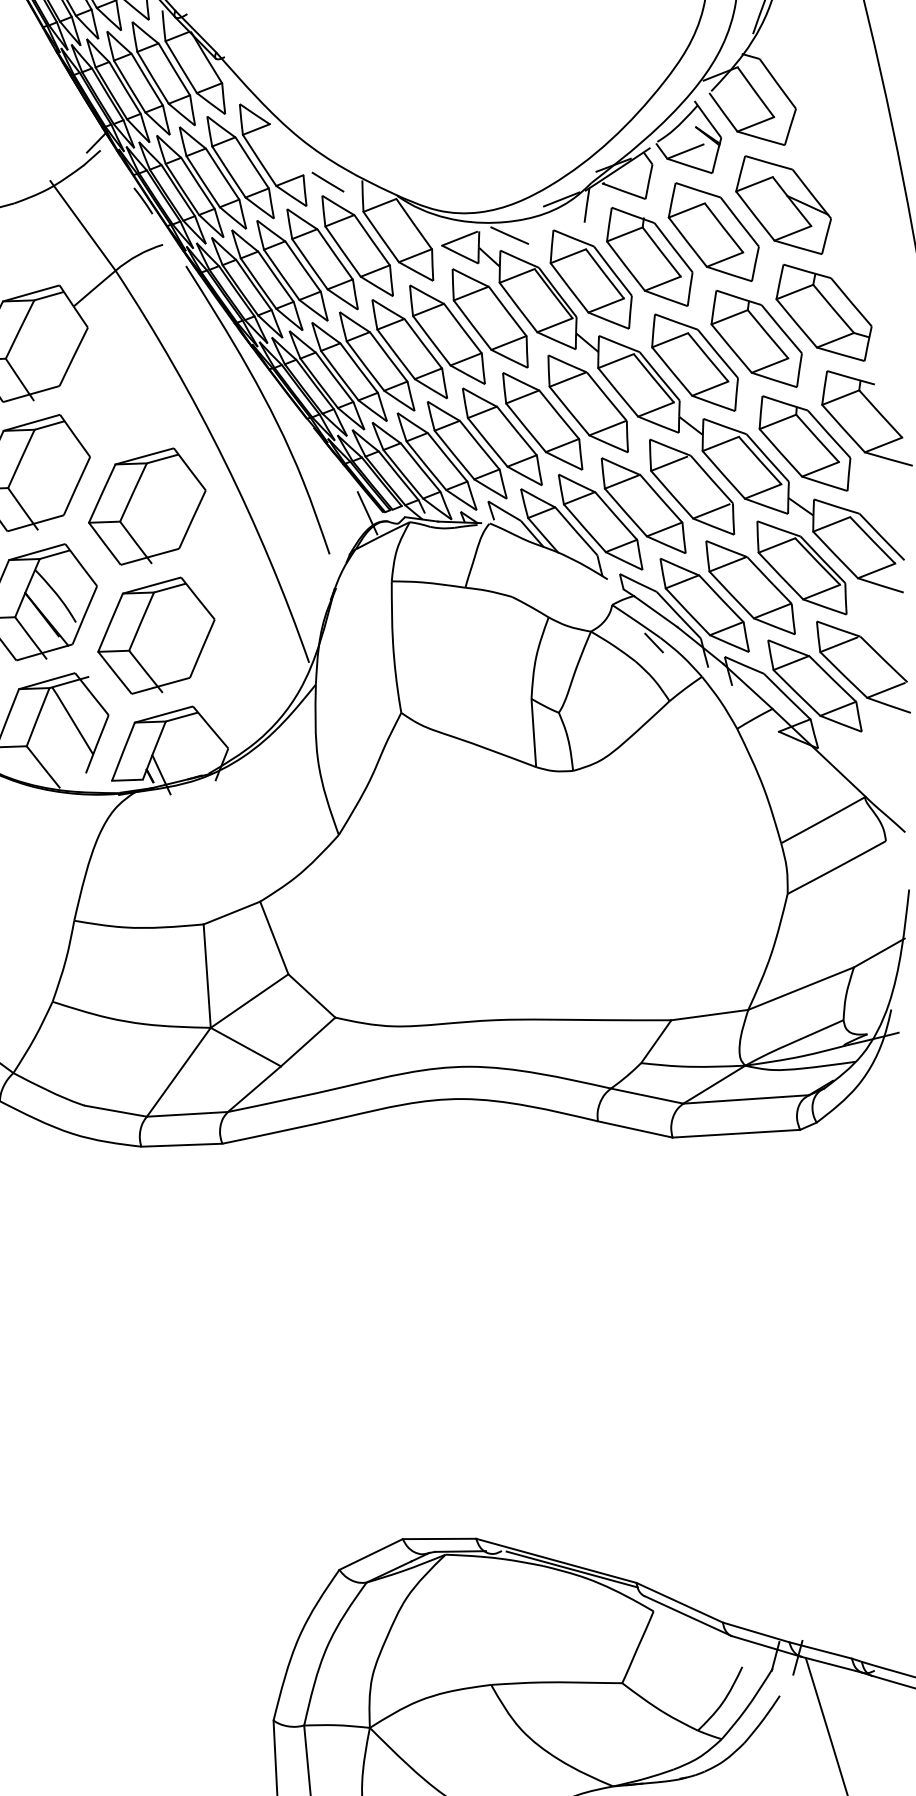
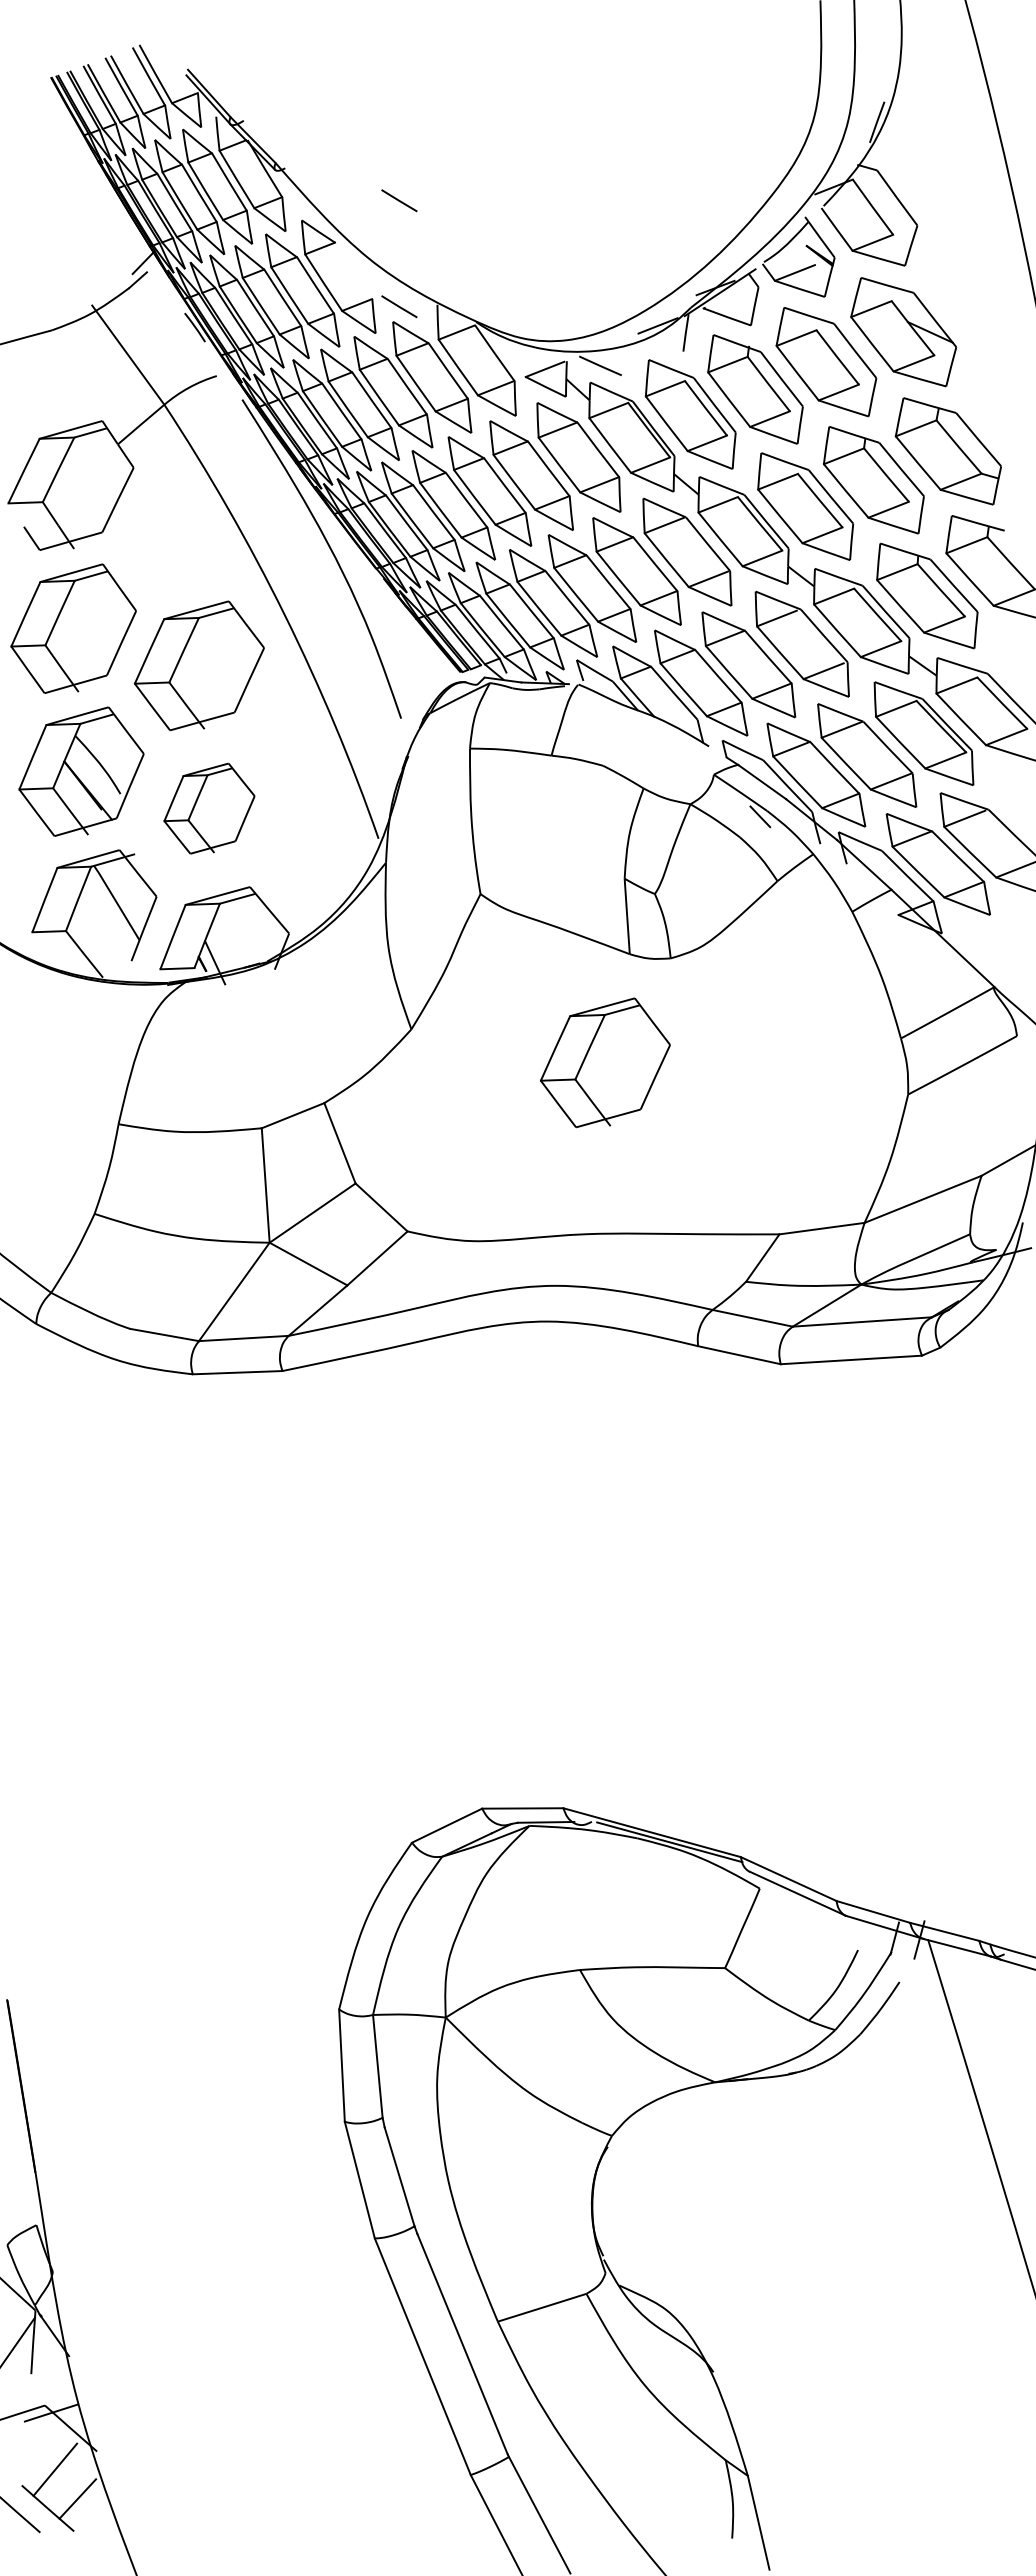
line: (328, 86) -> (399, 200), added
line: (366, 512) -> (442, 672), removed
part: (156, 635) -> (209, 808), size x0.7
part: (514, 864) -> (605, 1062), added

